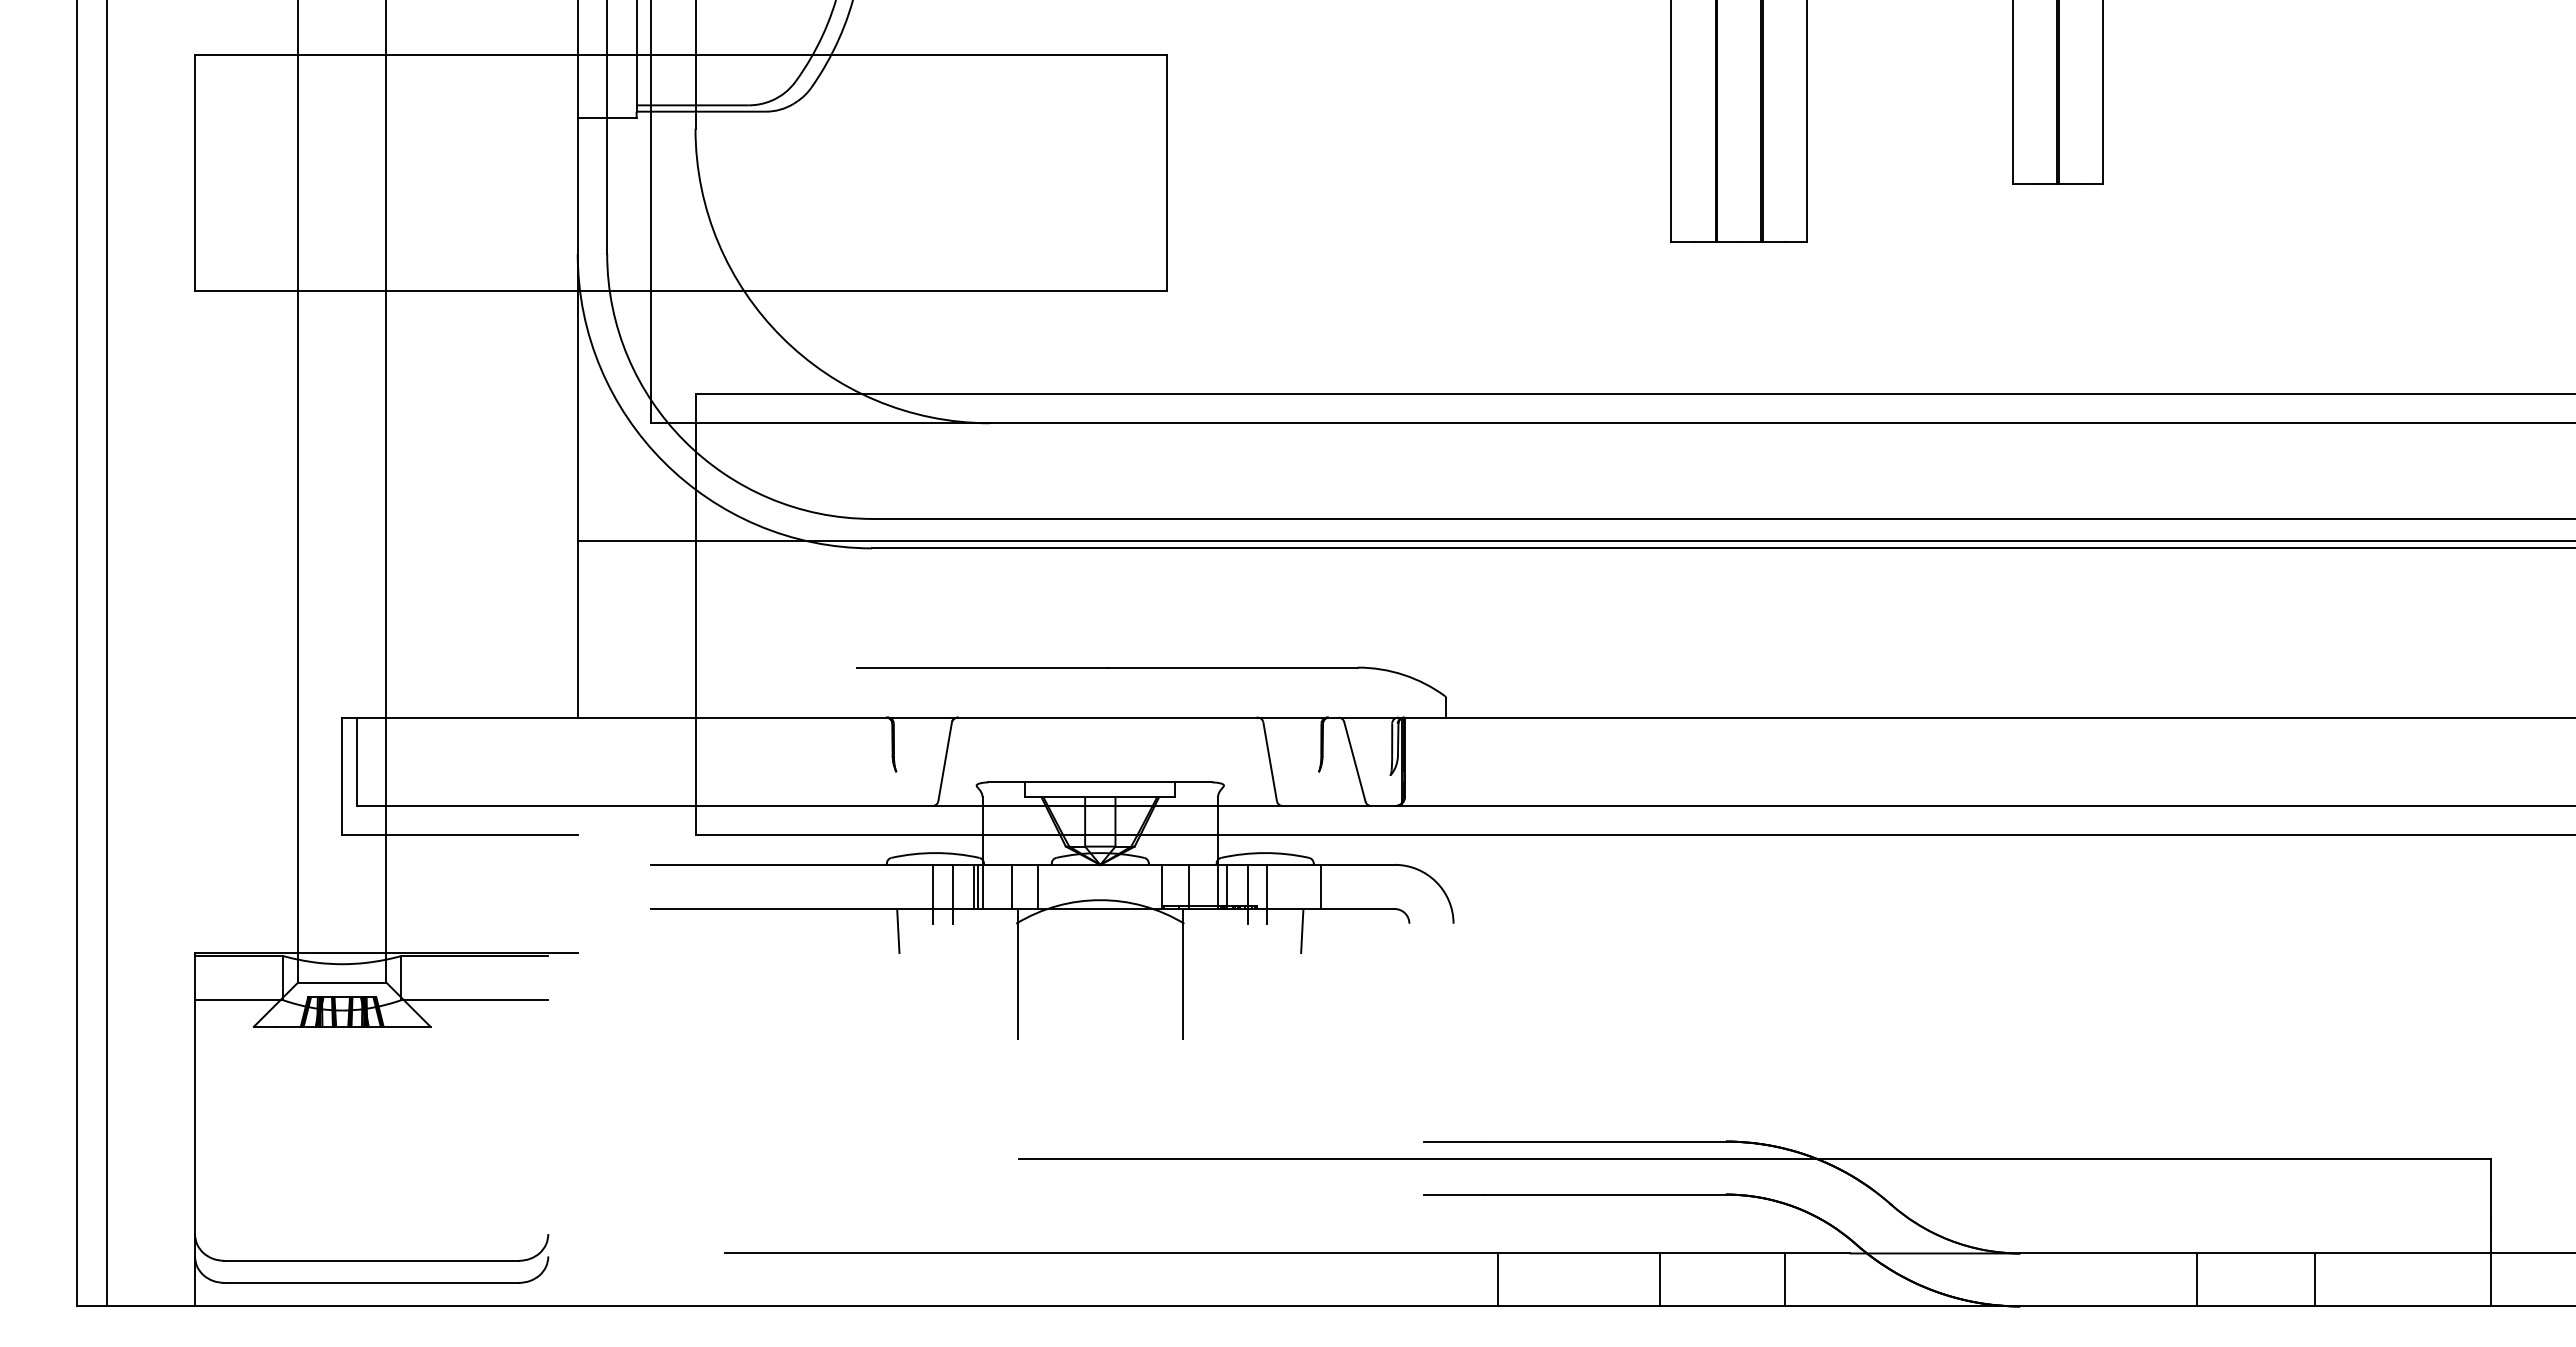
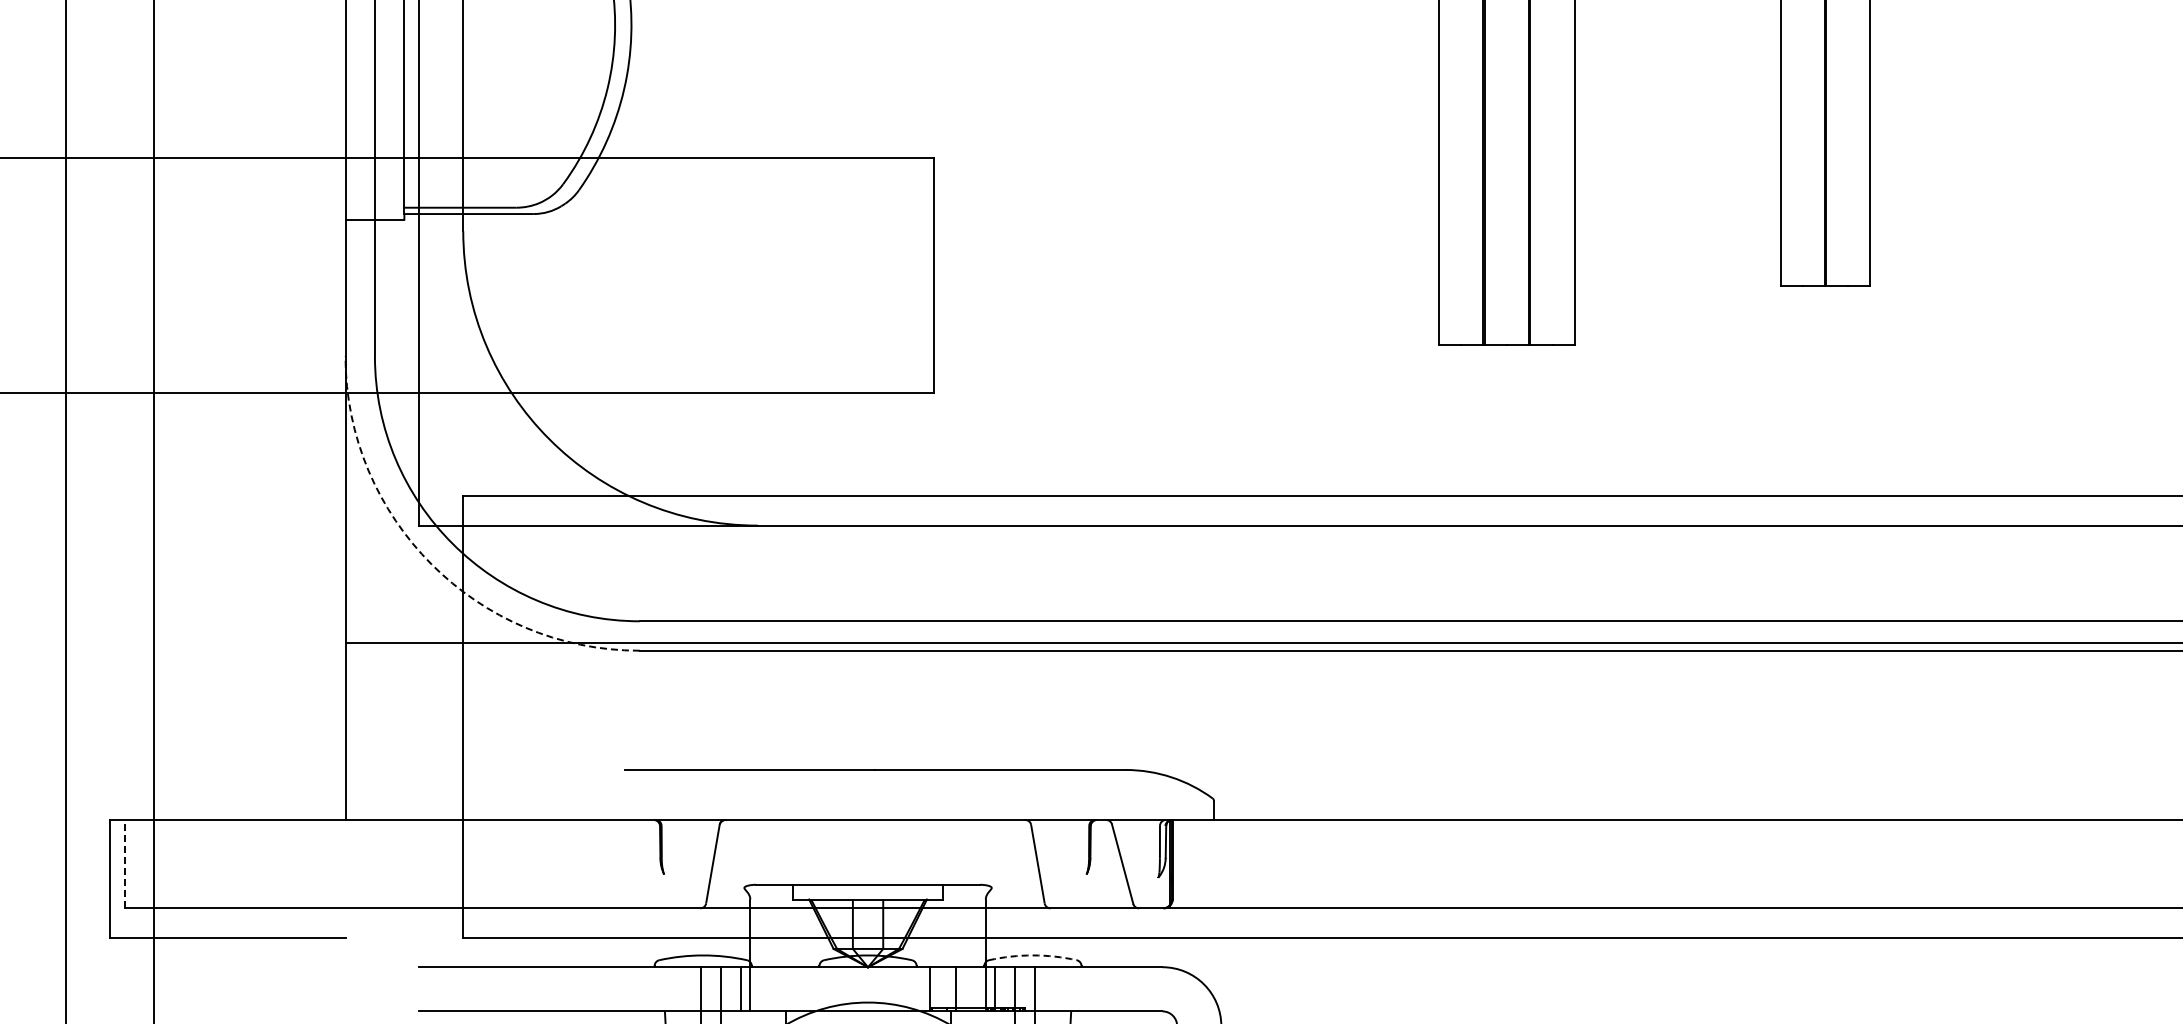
arc: (663, 462) -> (431, 564), solid -> dashed
line: (356, 761) -> (124, 863), solid -> dashed
arc: (1265, 853) -> (1033, 955), solid -> dashed
line: (978, 886) -> (746, 988), removed
line: (1011, 886) -> (779, 988), removed
line: (1038, 886) -> (806, 988), removed
line: (1321, 886) -> (1089, 988), removed

